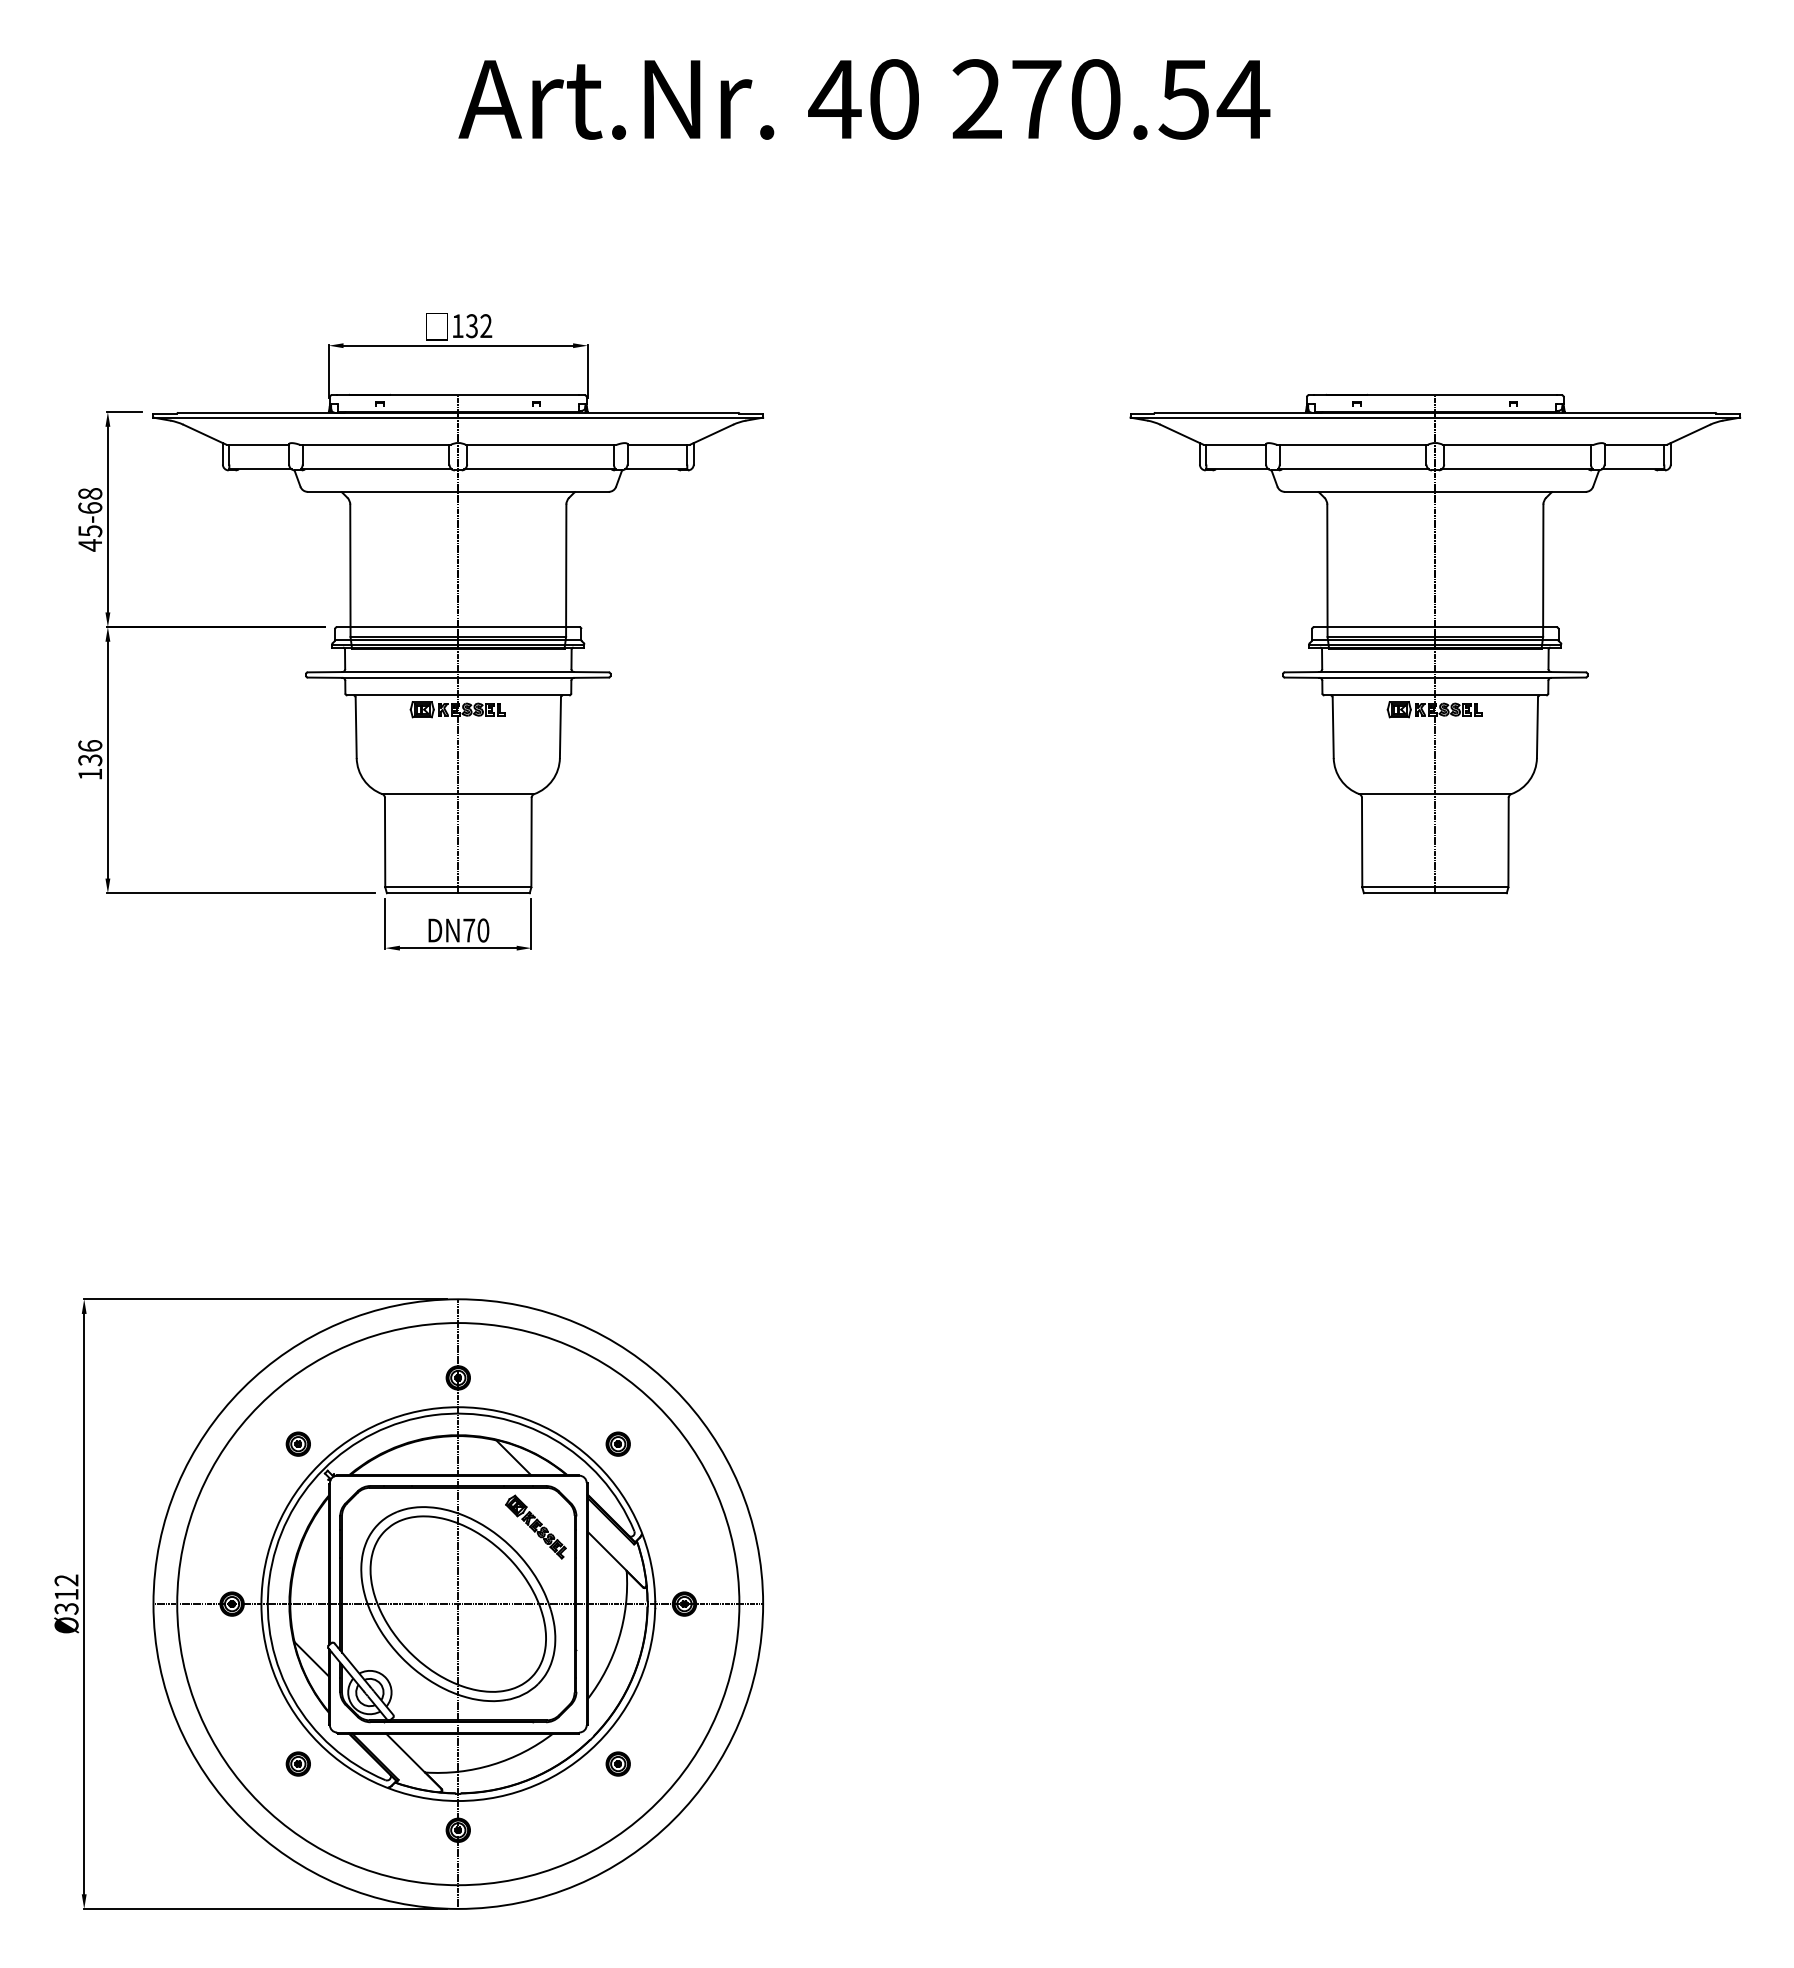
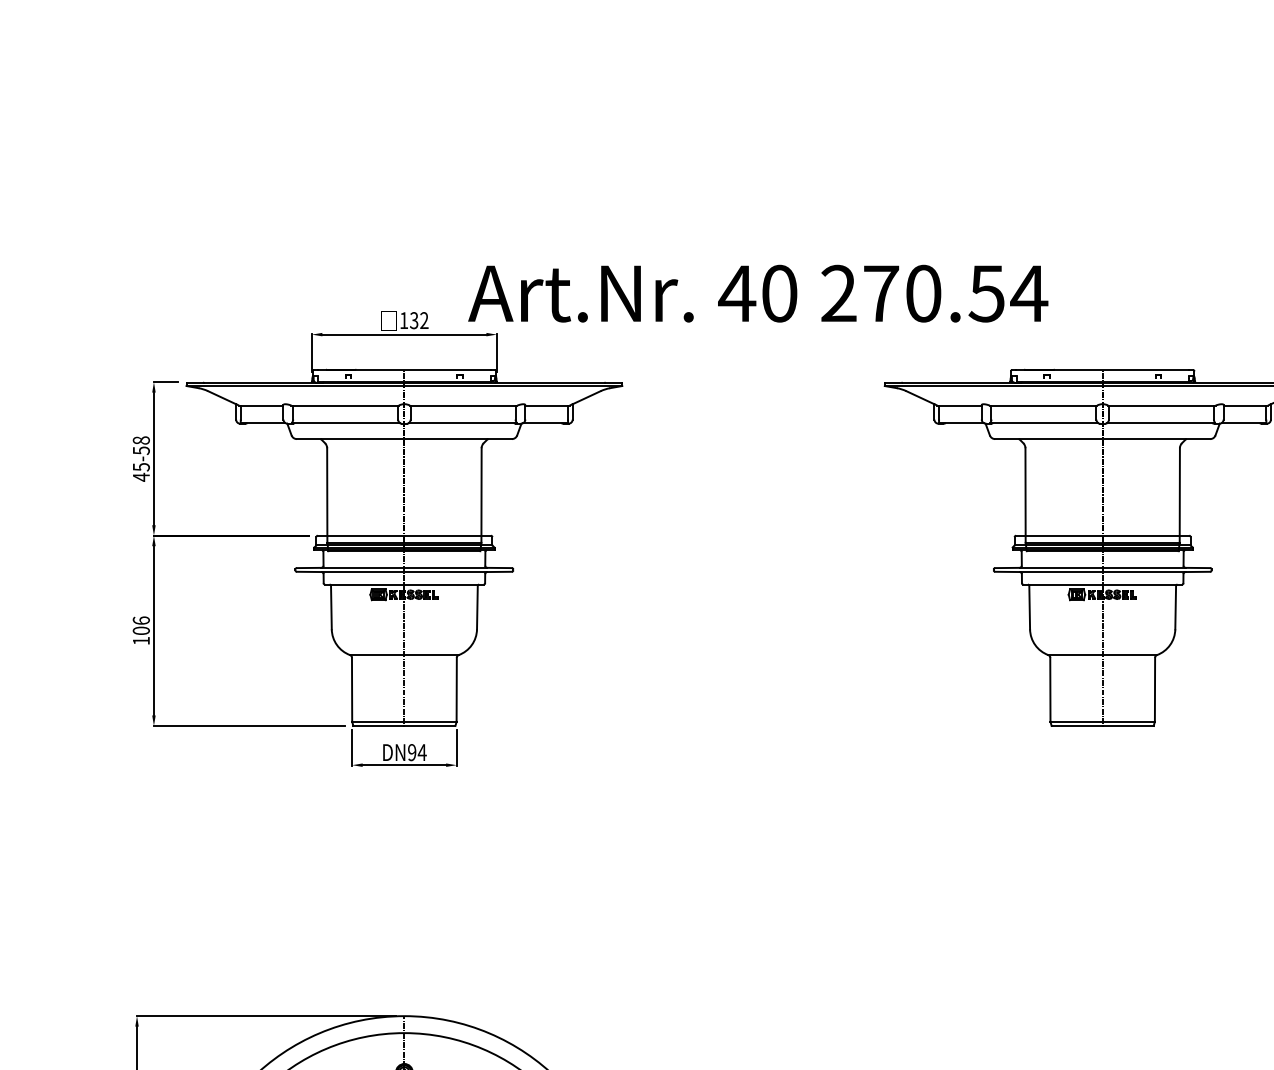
text: (864, 99) -> (758, 293), moved
text: (90, 508) -> (141, 450), 45-68 -> 45-58
text: (90, 760) -> (141, 631), 136 -> 106
text: (476, 930) -> (417, 752), DN70 -> DN94

